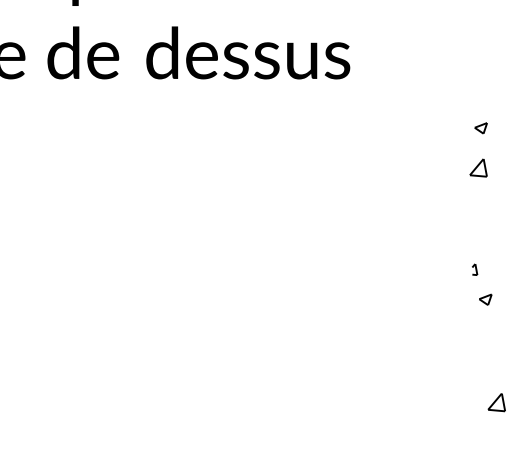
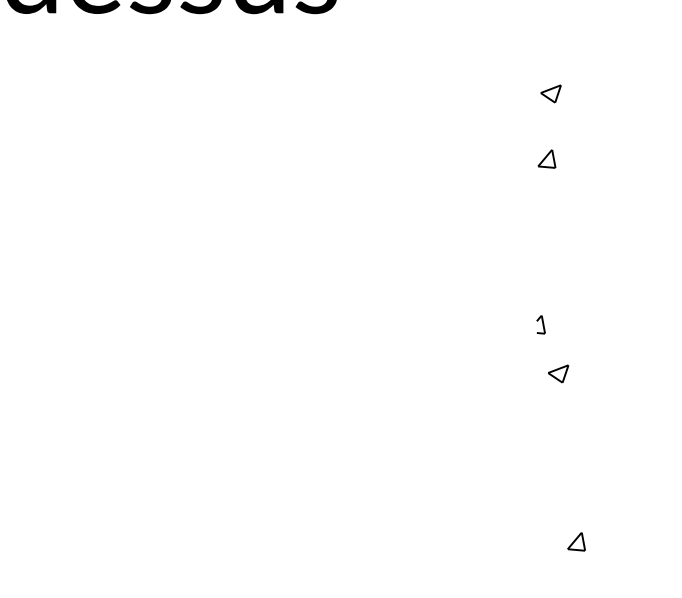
part: (478, 168) -> (546, 159), size x0.62
part: (496, 402) -> (576, 541), size x0.62

